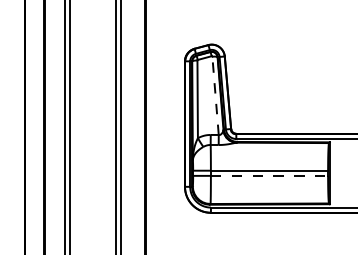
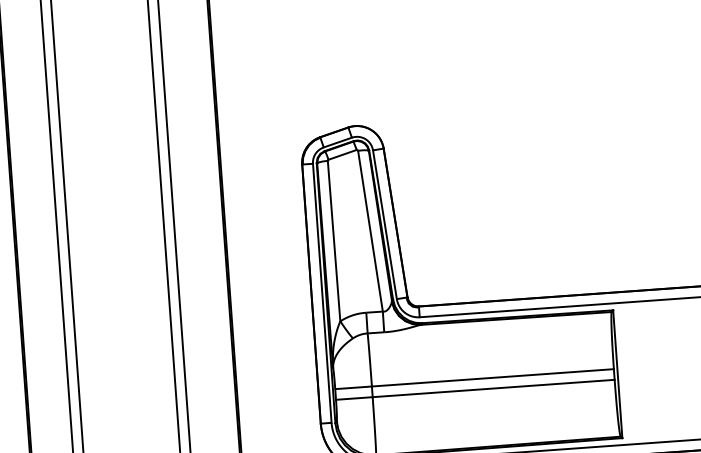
line: (215, 95) -> (370, 230), dashed -> solid
line: (269, 175) -> (493, 387), dashed -> solid

